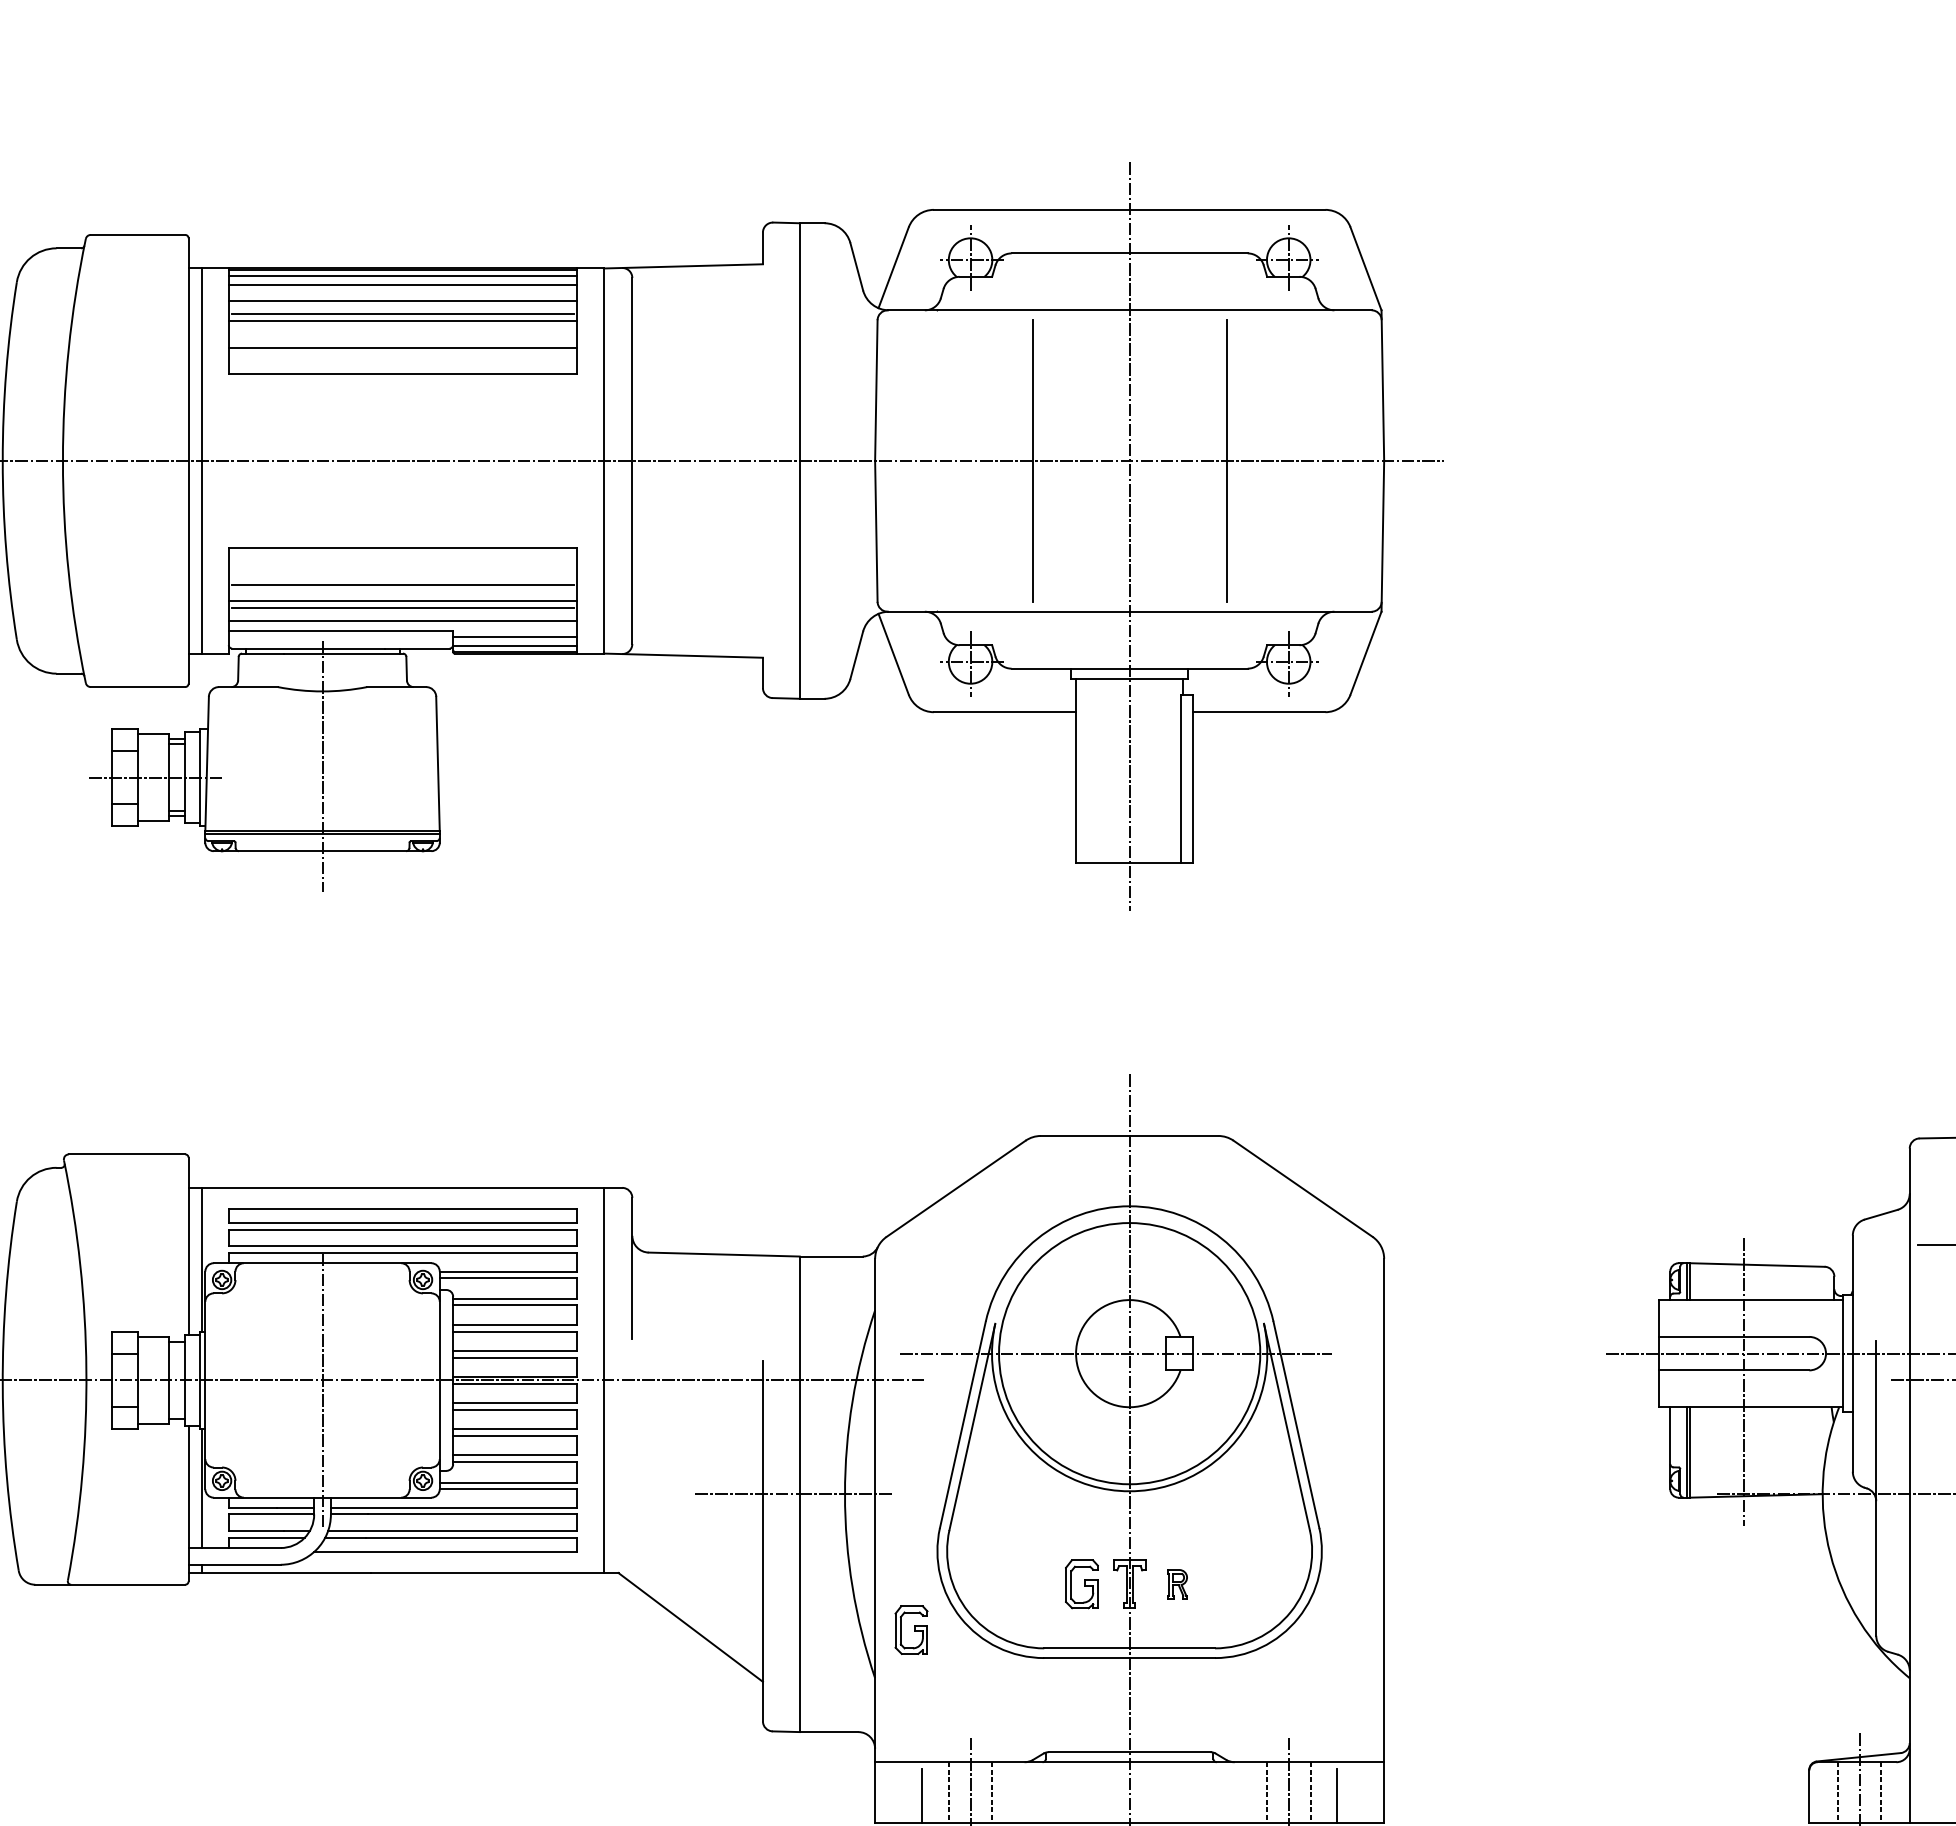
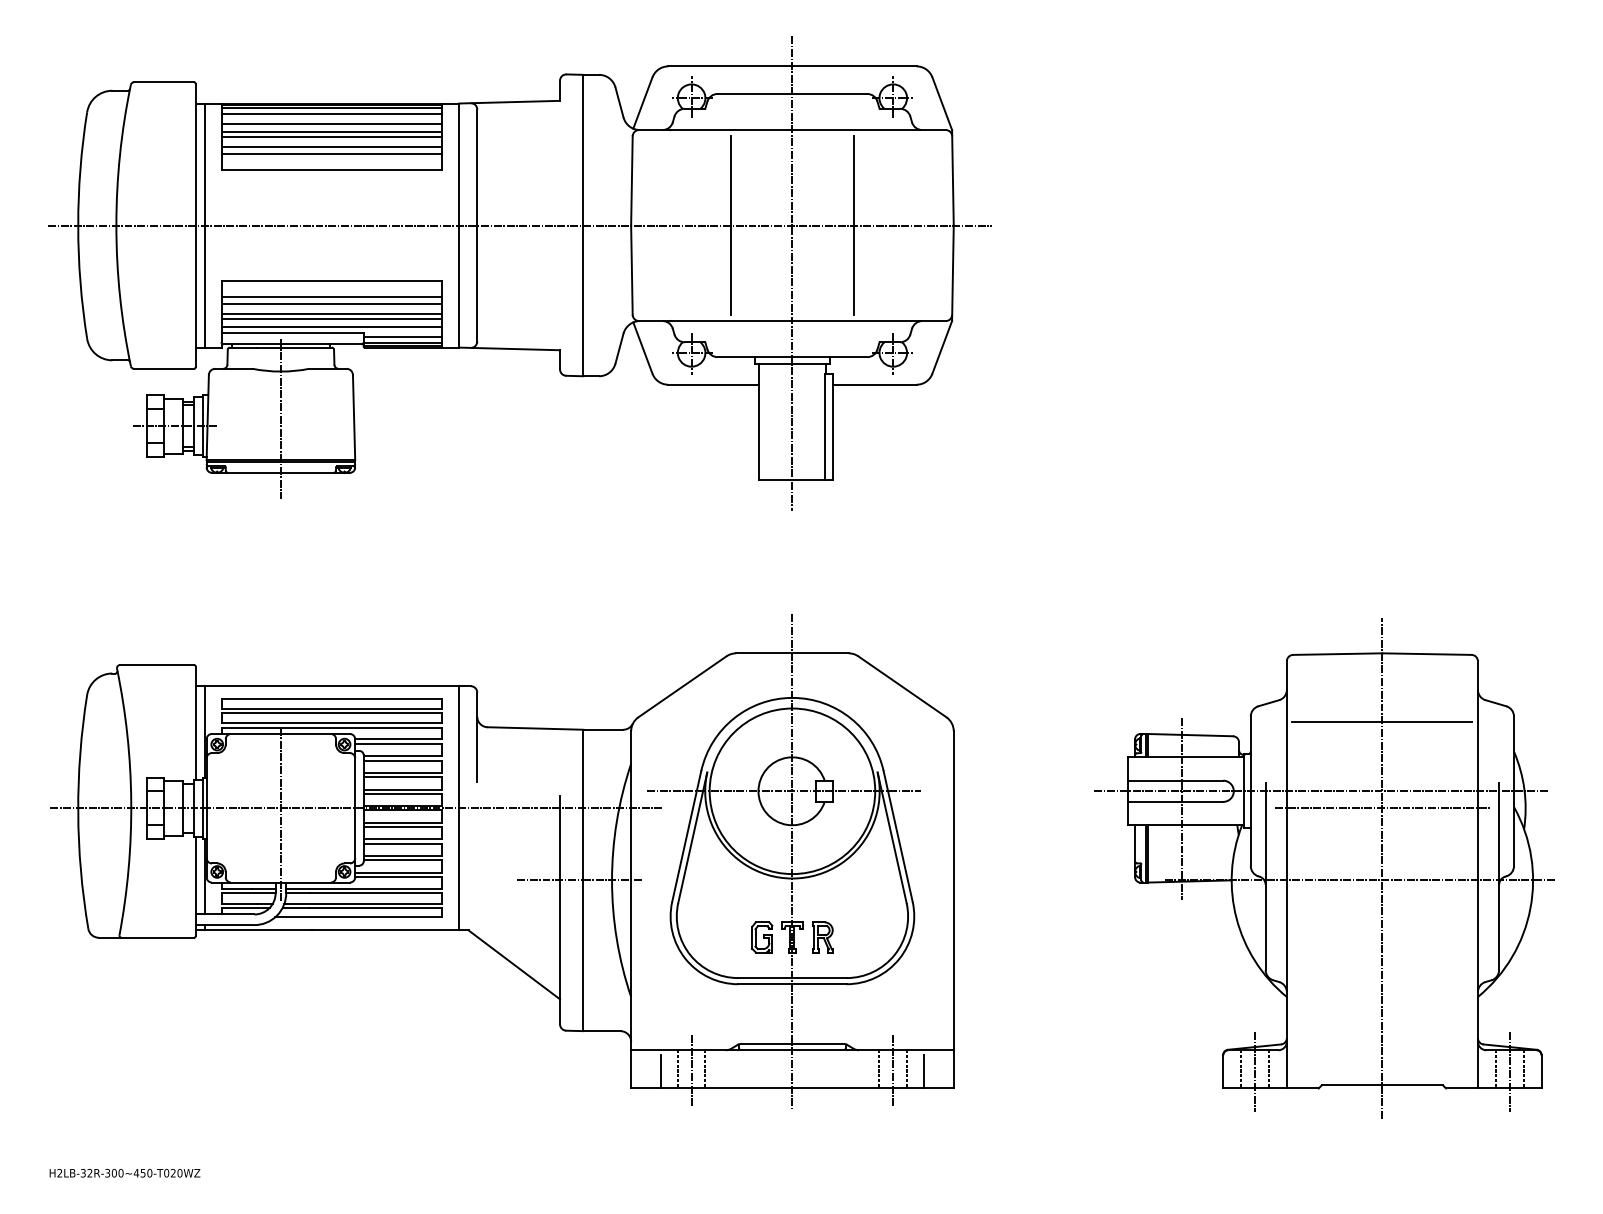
line: (402, 336) -> (331, 146), added
line: (402, 574) -> (331, 297), added
part: (1177, 1584) -> (822, 937), size x1.67
part: (911, 1630) -> (654, 966), removed

